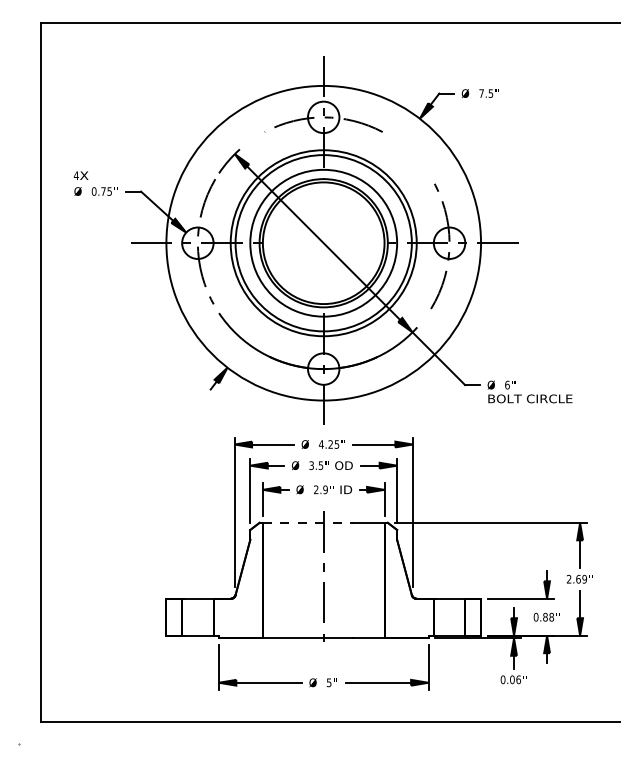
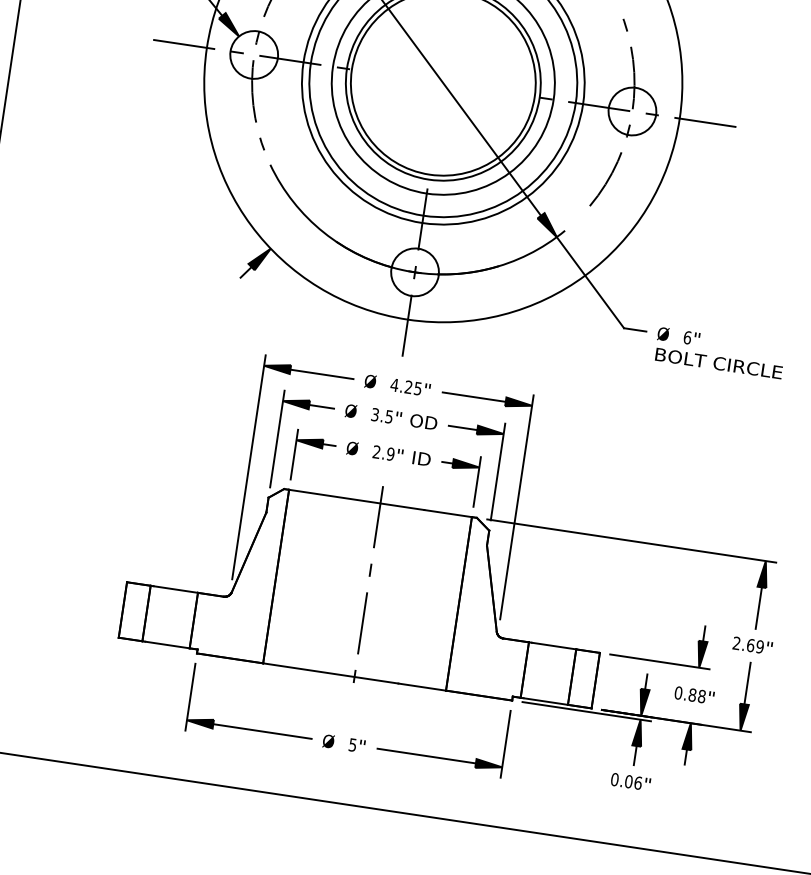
line: (307, 522) -> (356, 499), dashed -> solid

